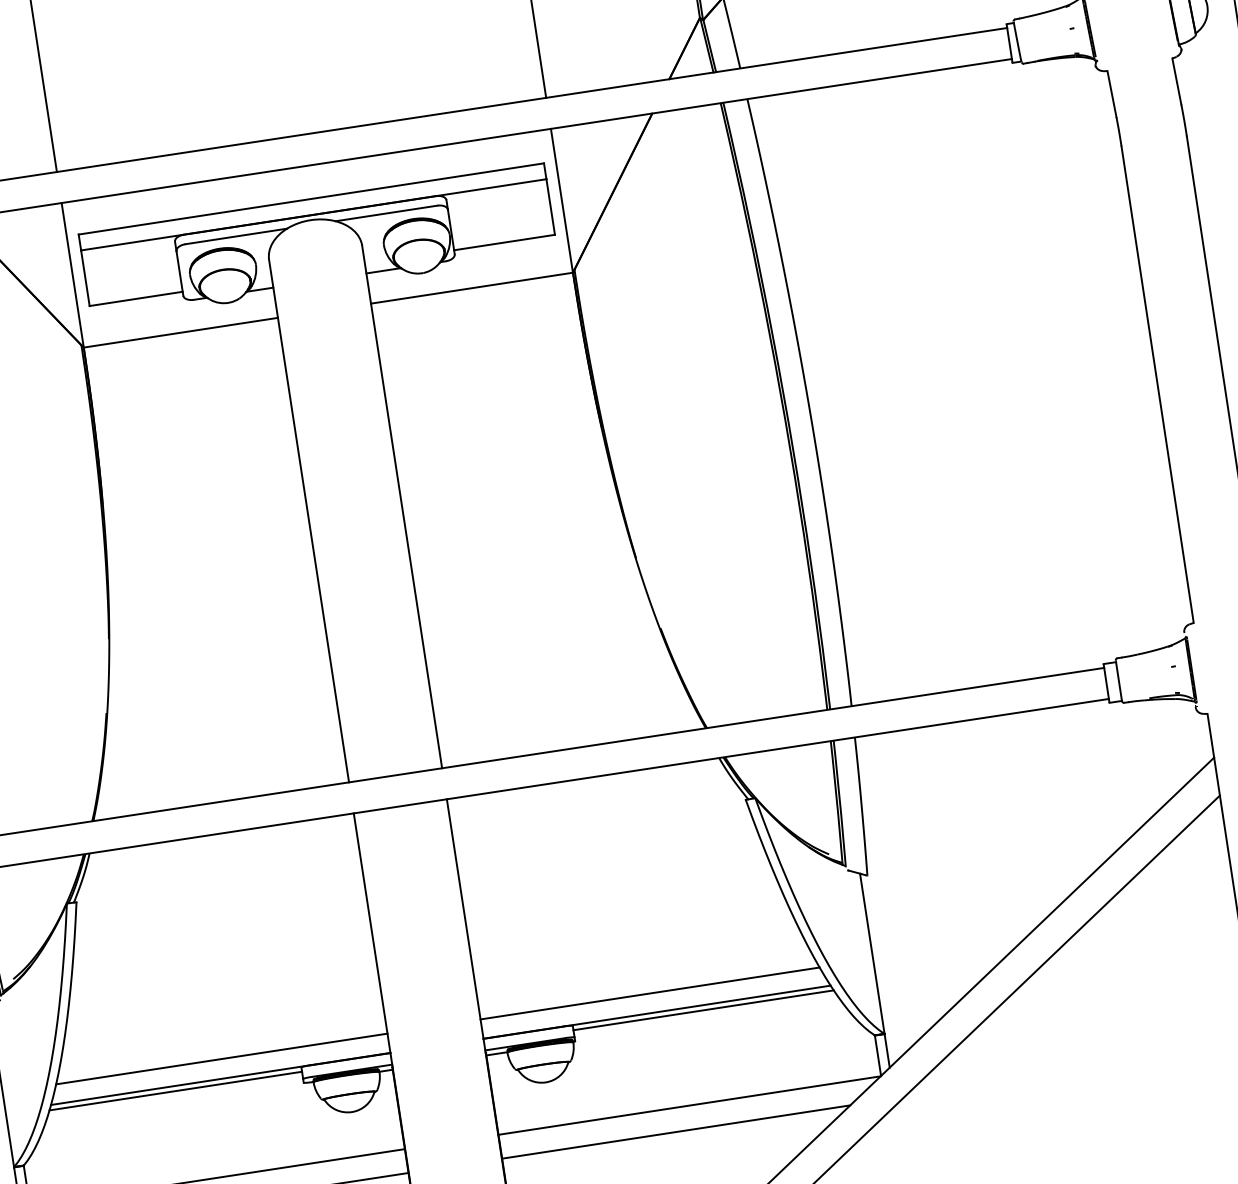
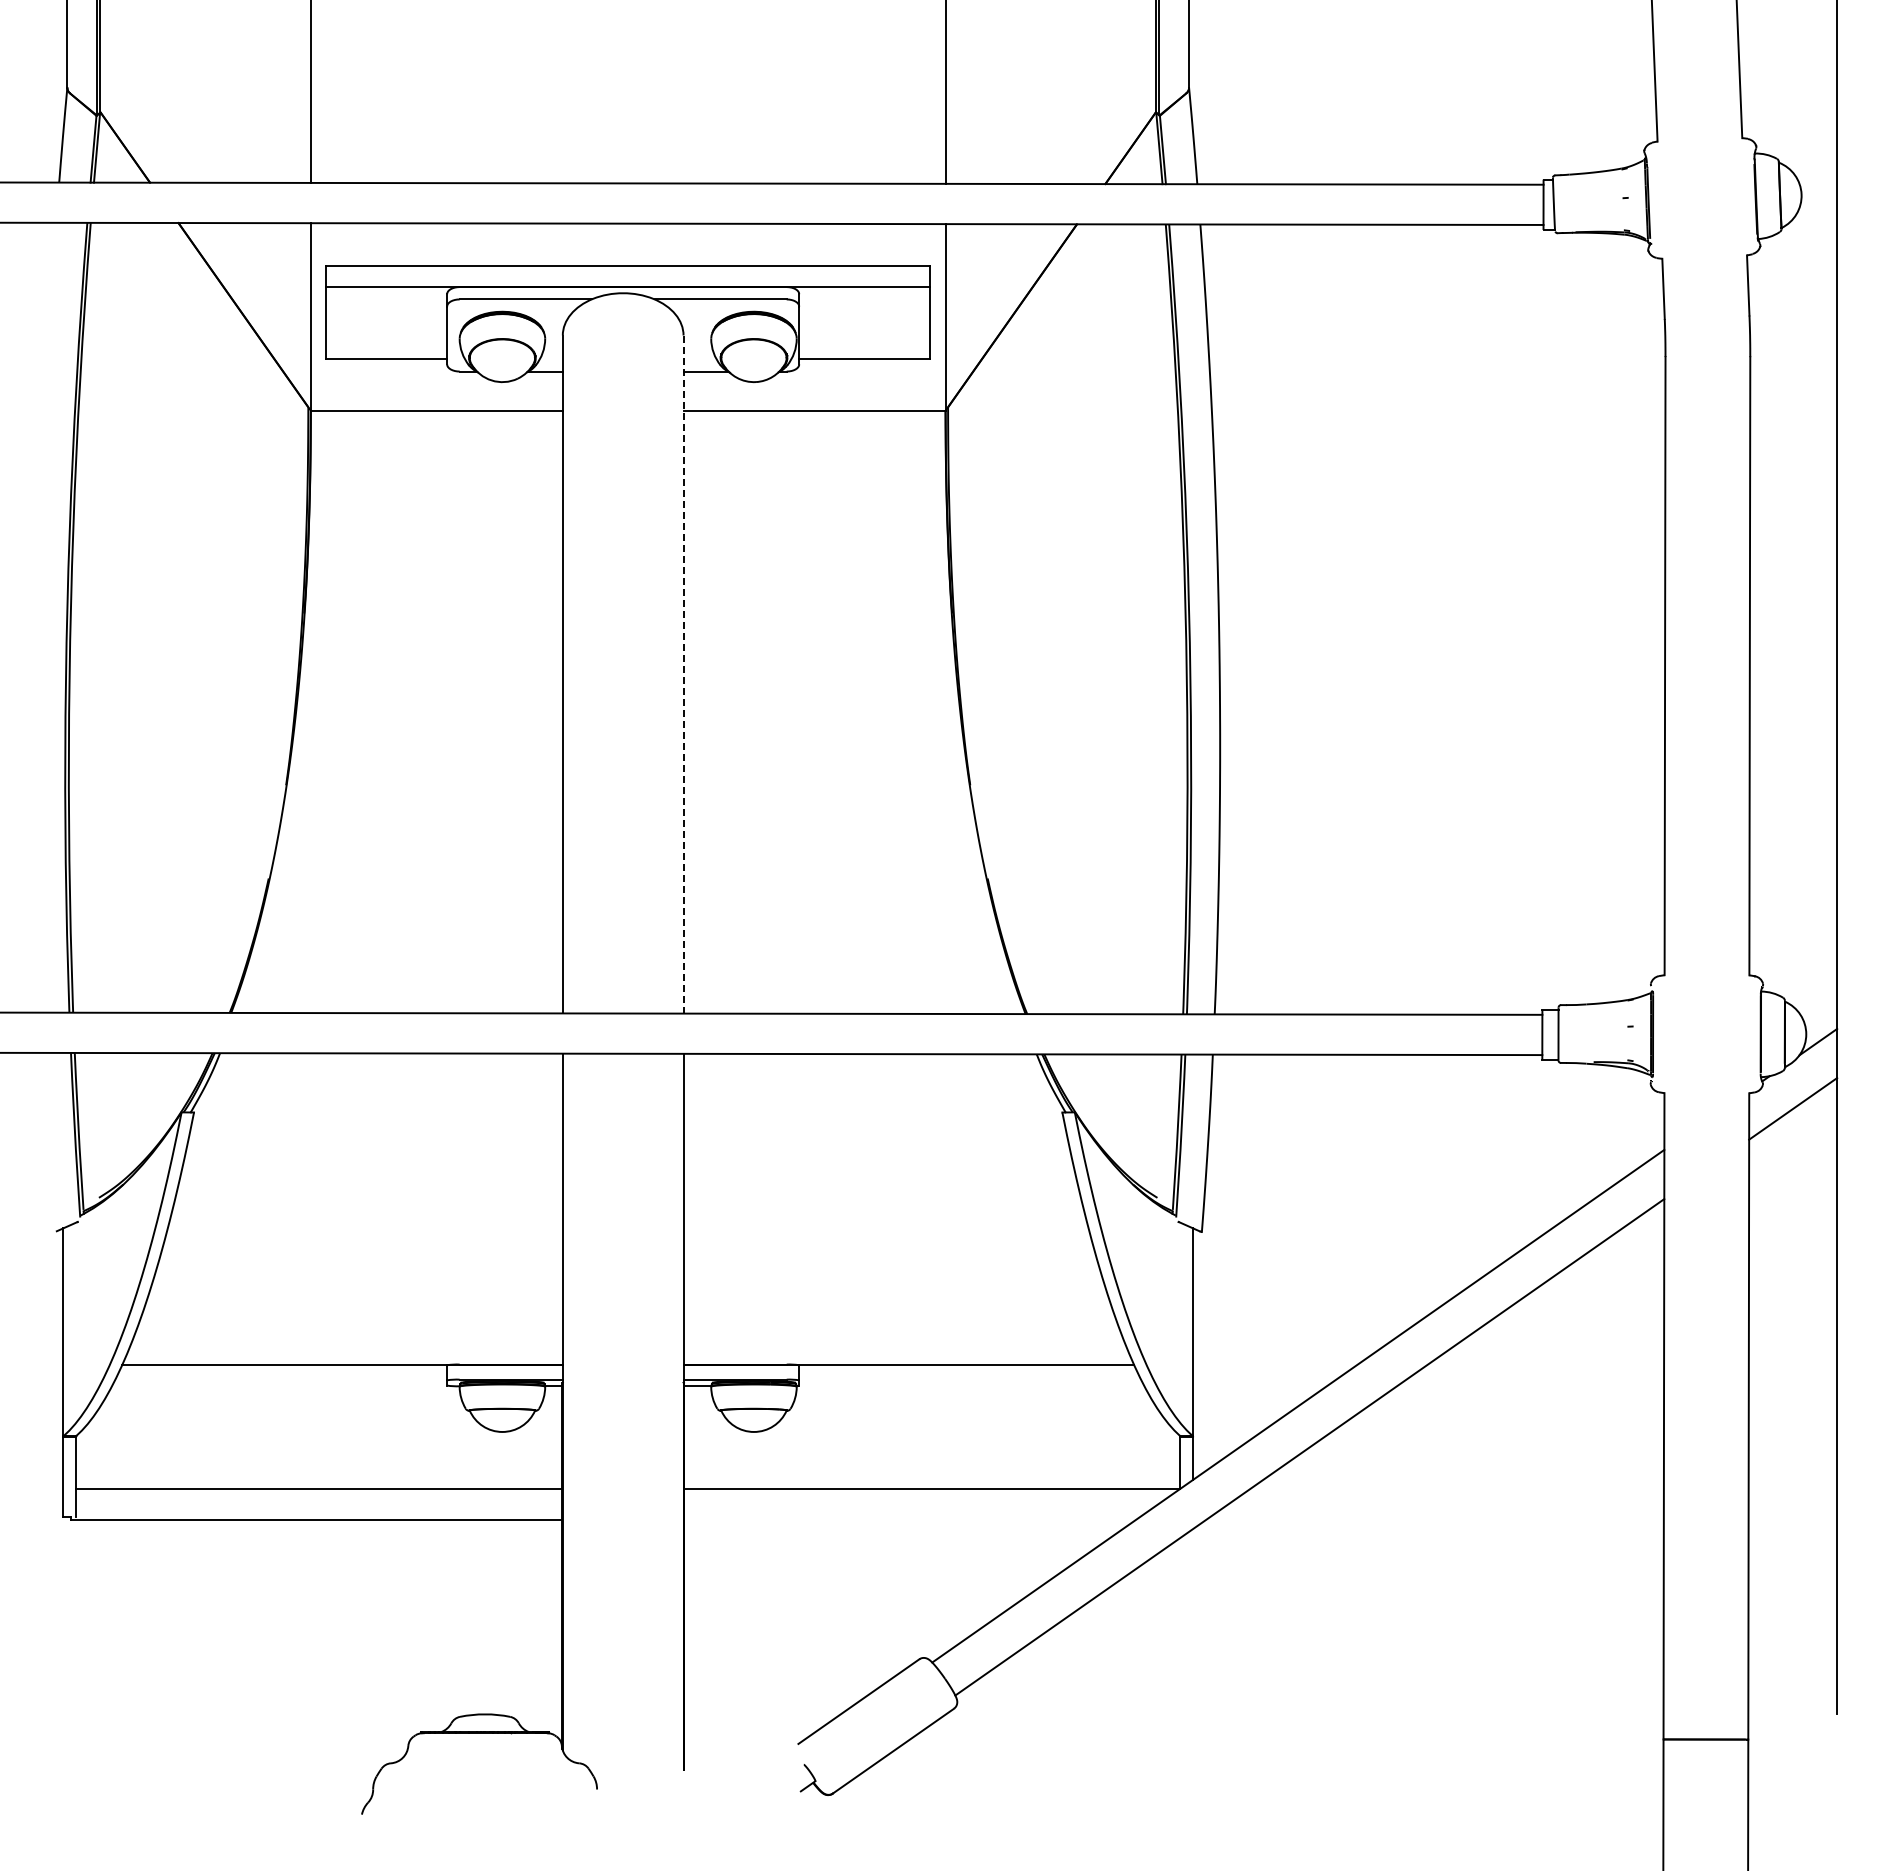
line: (402, 506) -> (683, 674), solid -> dashed
line: (650, 993) -> (903, 1339), removed
line: (703, 1010) -> (967, 1371), removed
line: (221, 1059) -> (347, 1339), removed
line: (176, 1091) -> (283, 1371), removed
line: (676, 1132) -> (909, 1520), removed

